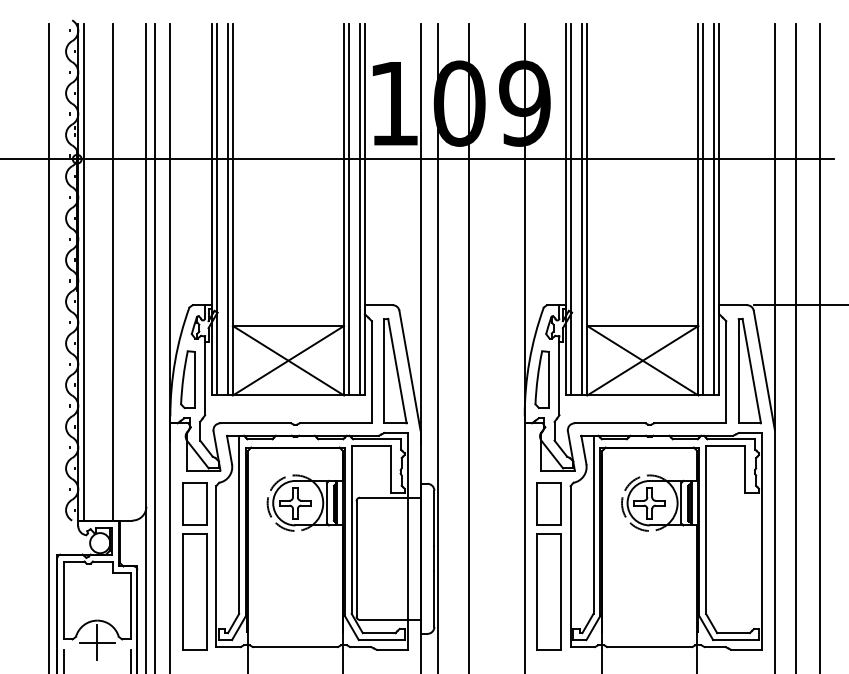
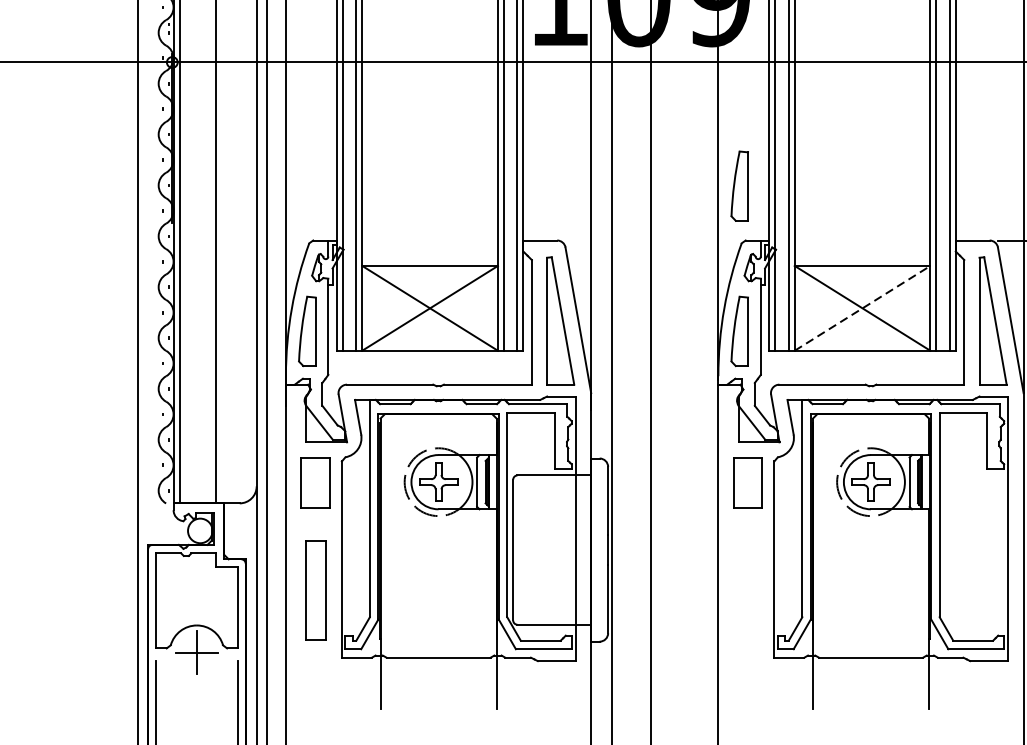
part: (541, 260) -> (738, 186), added
line: (642, 360) -> (862, 308), solid -> dashed
part: (194, 591) -> (315, 589), size x0.7
part: (548, 591) -> (747, 589), removed

